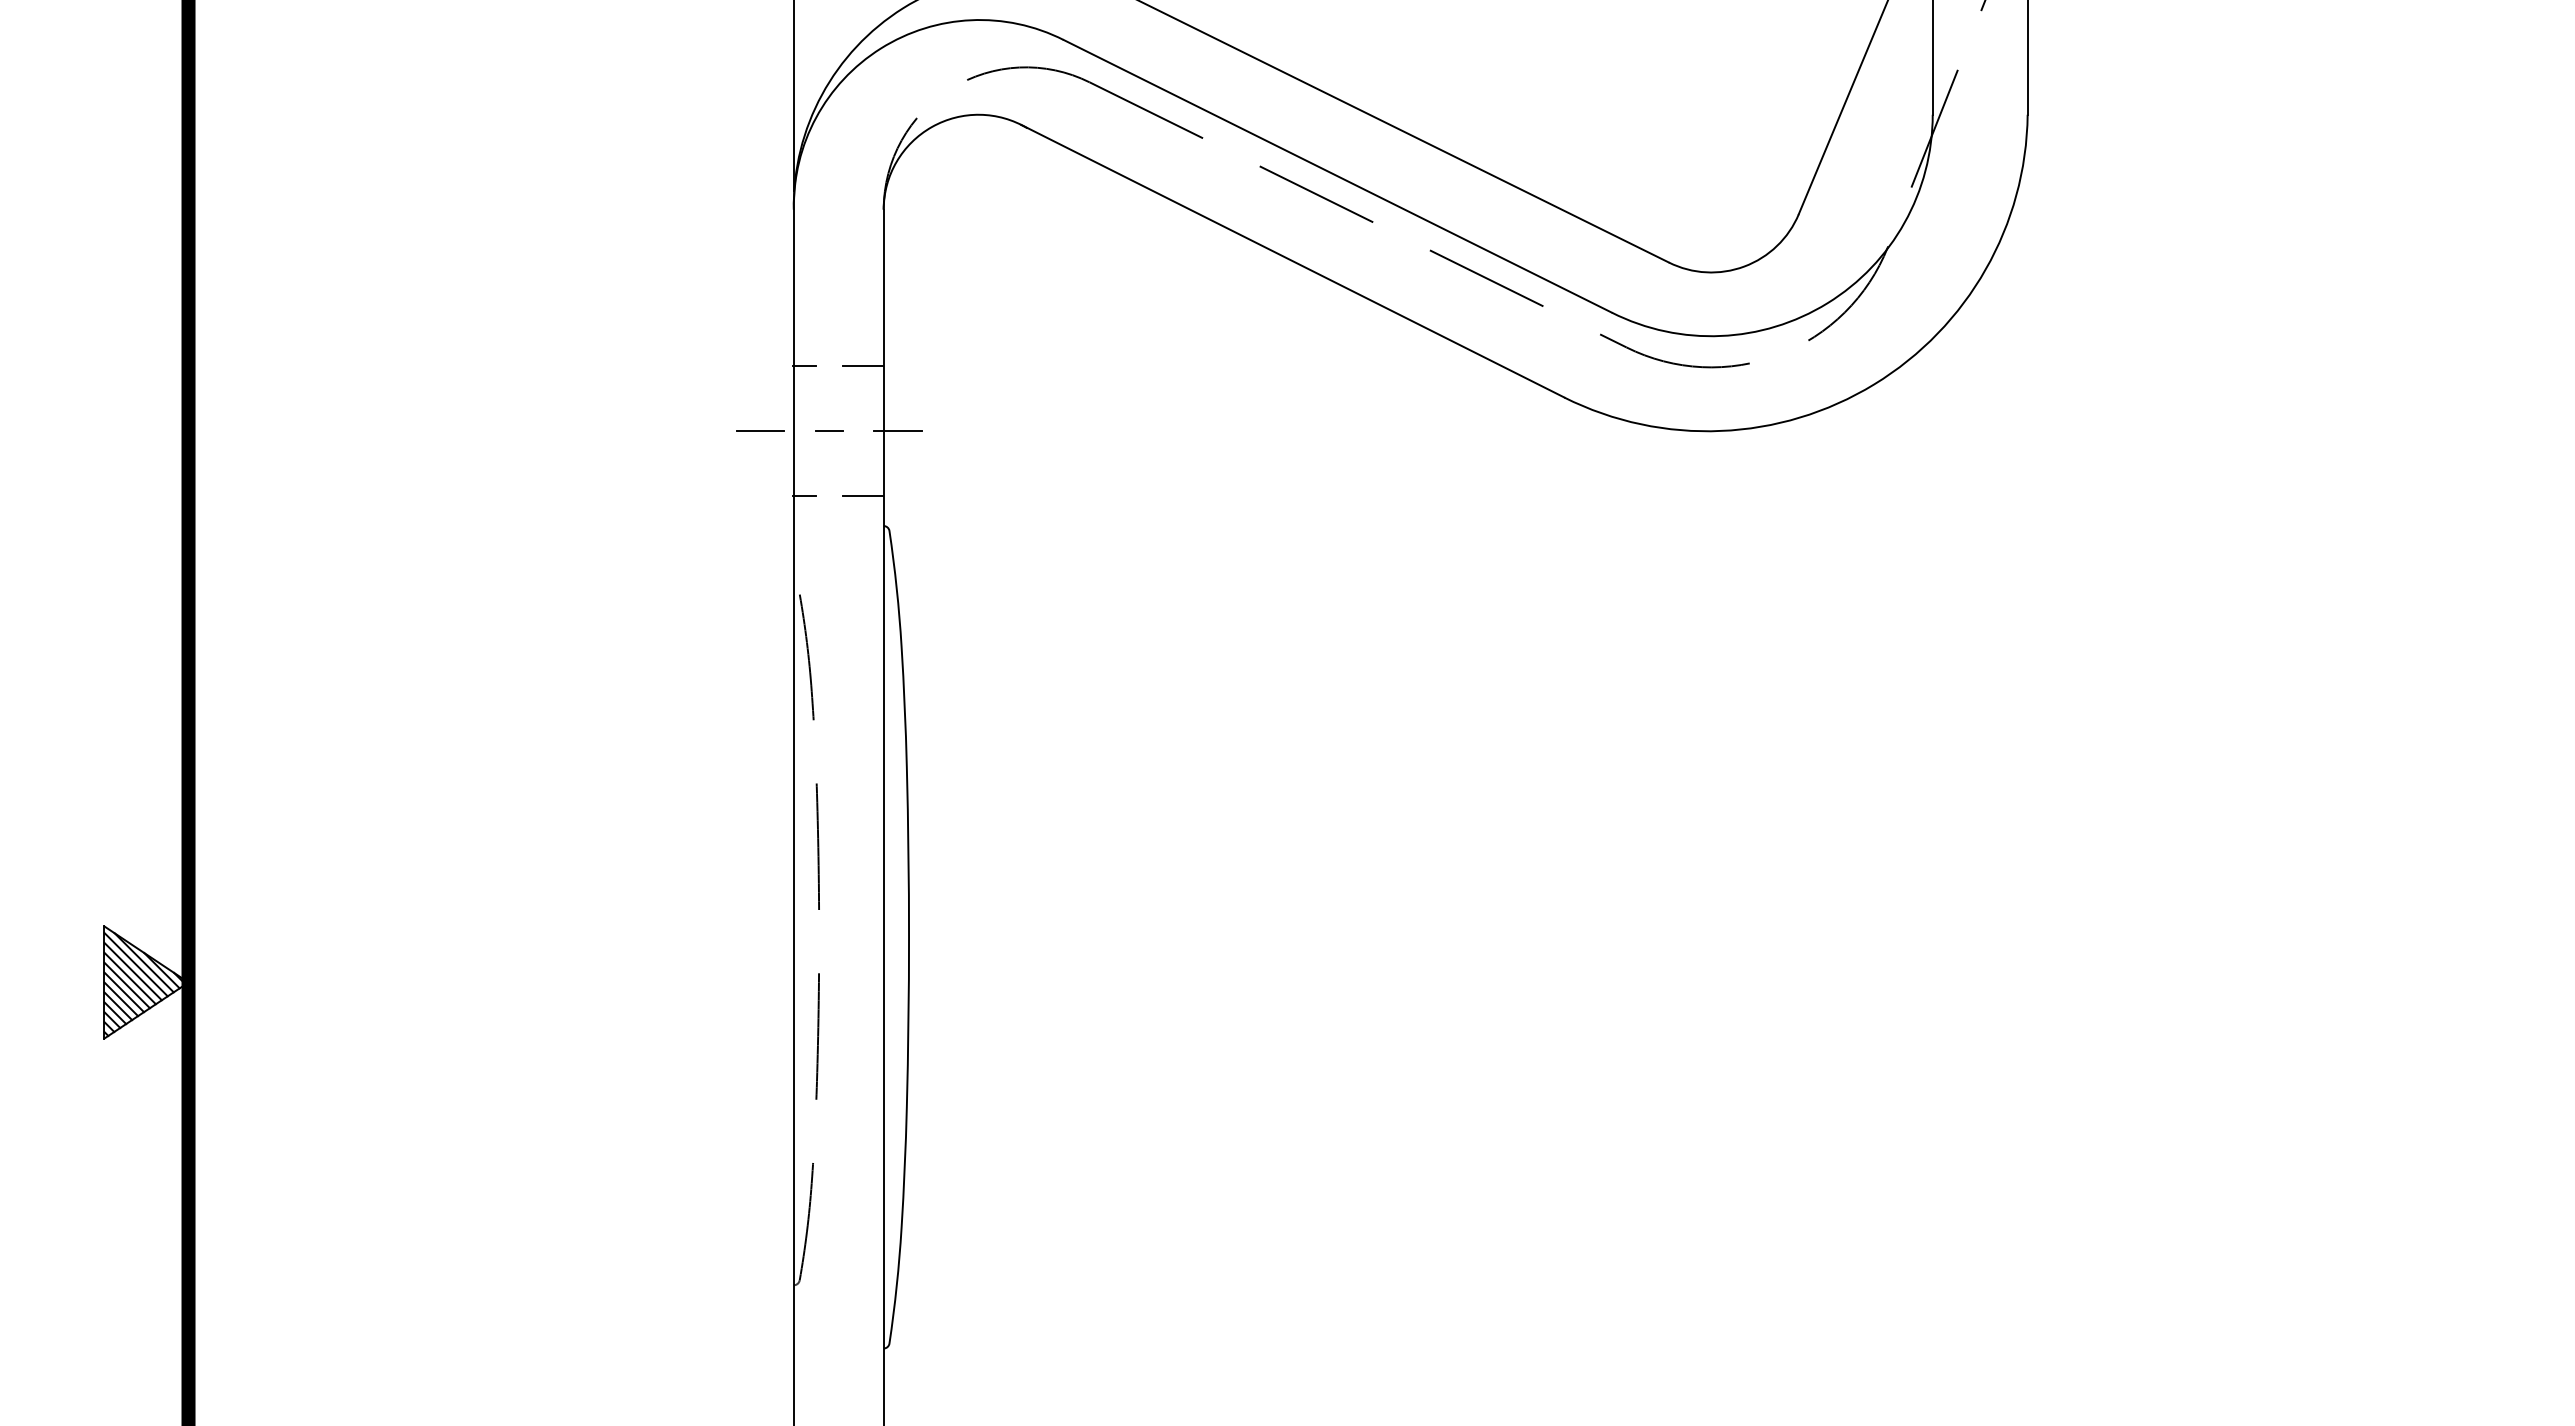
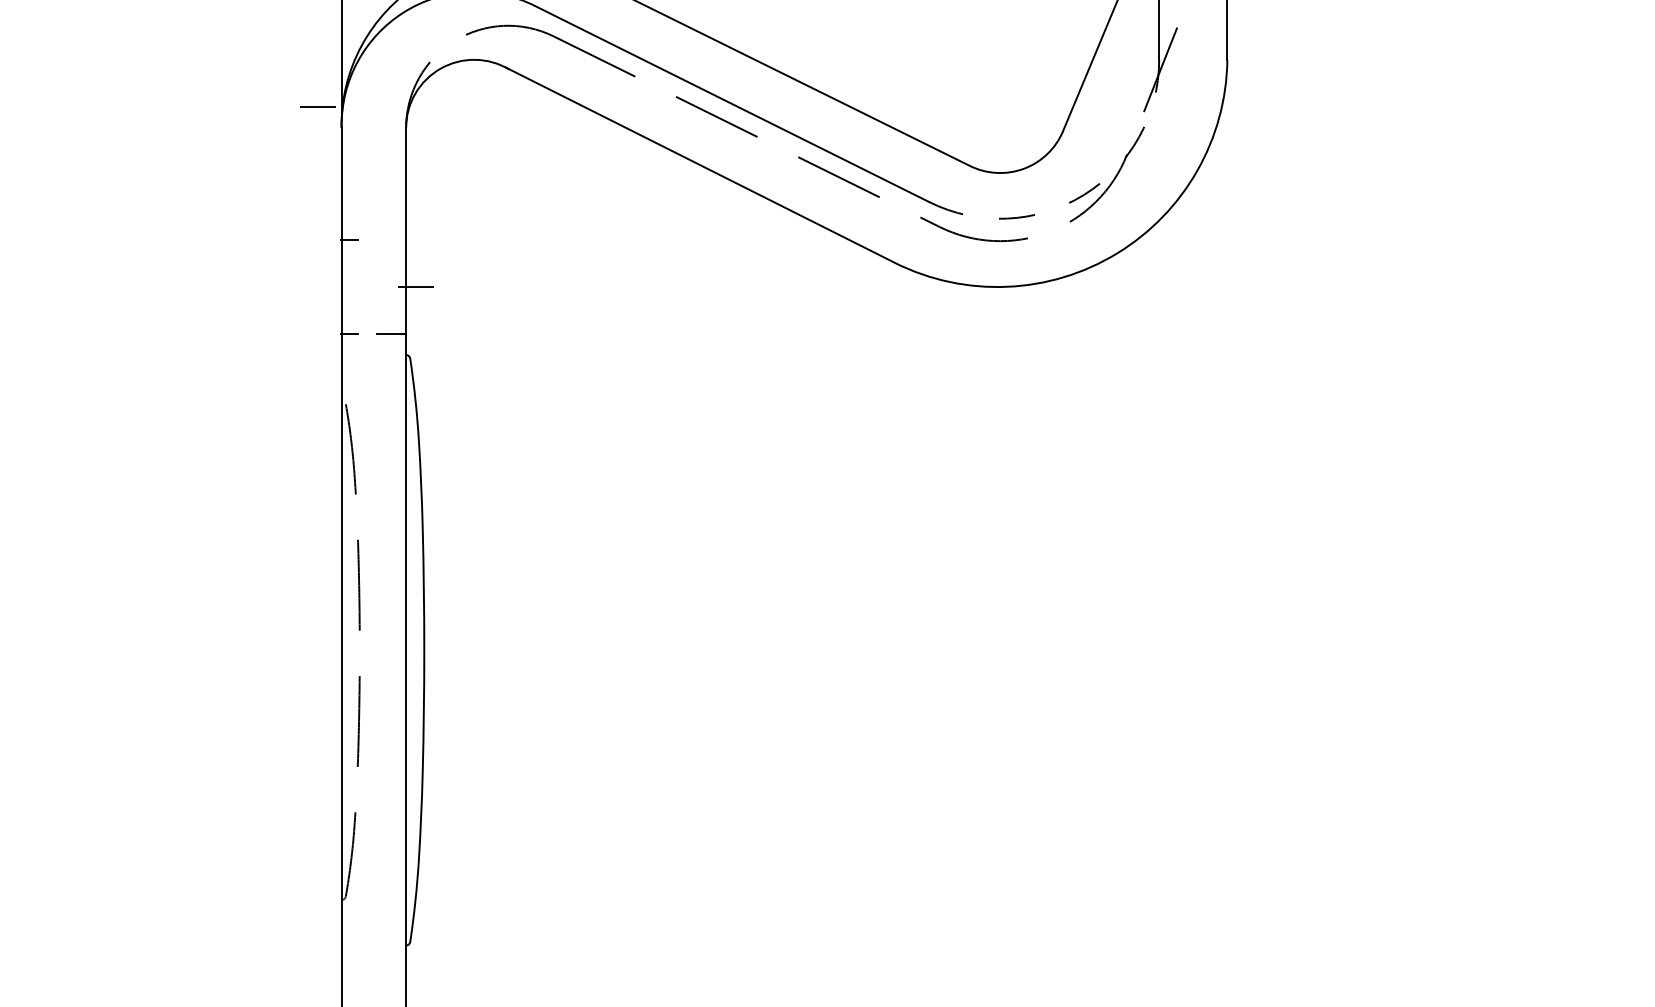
arc: (1827, 303) -> (1083, 195), solid -> dashed
line: (862, 365) -> (390, 239), removed
line: (760, 430) -> (317, 106), moved
line: (828, 431) -> (366, 287), removed

